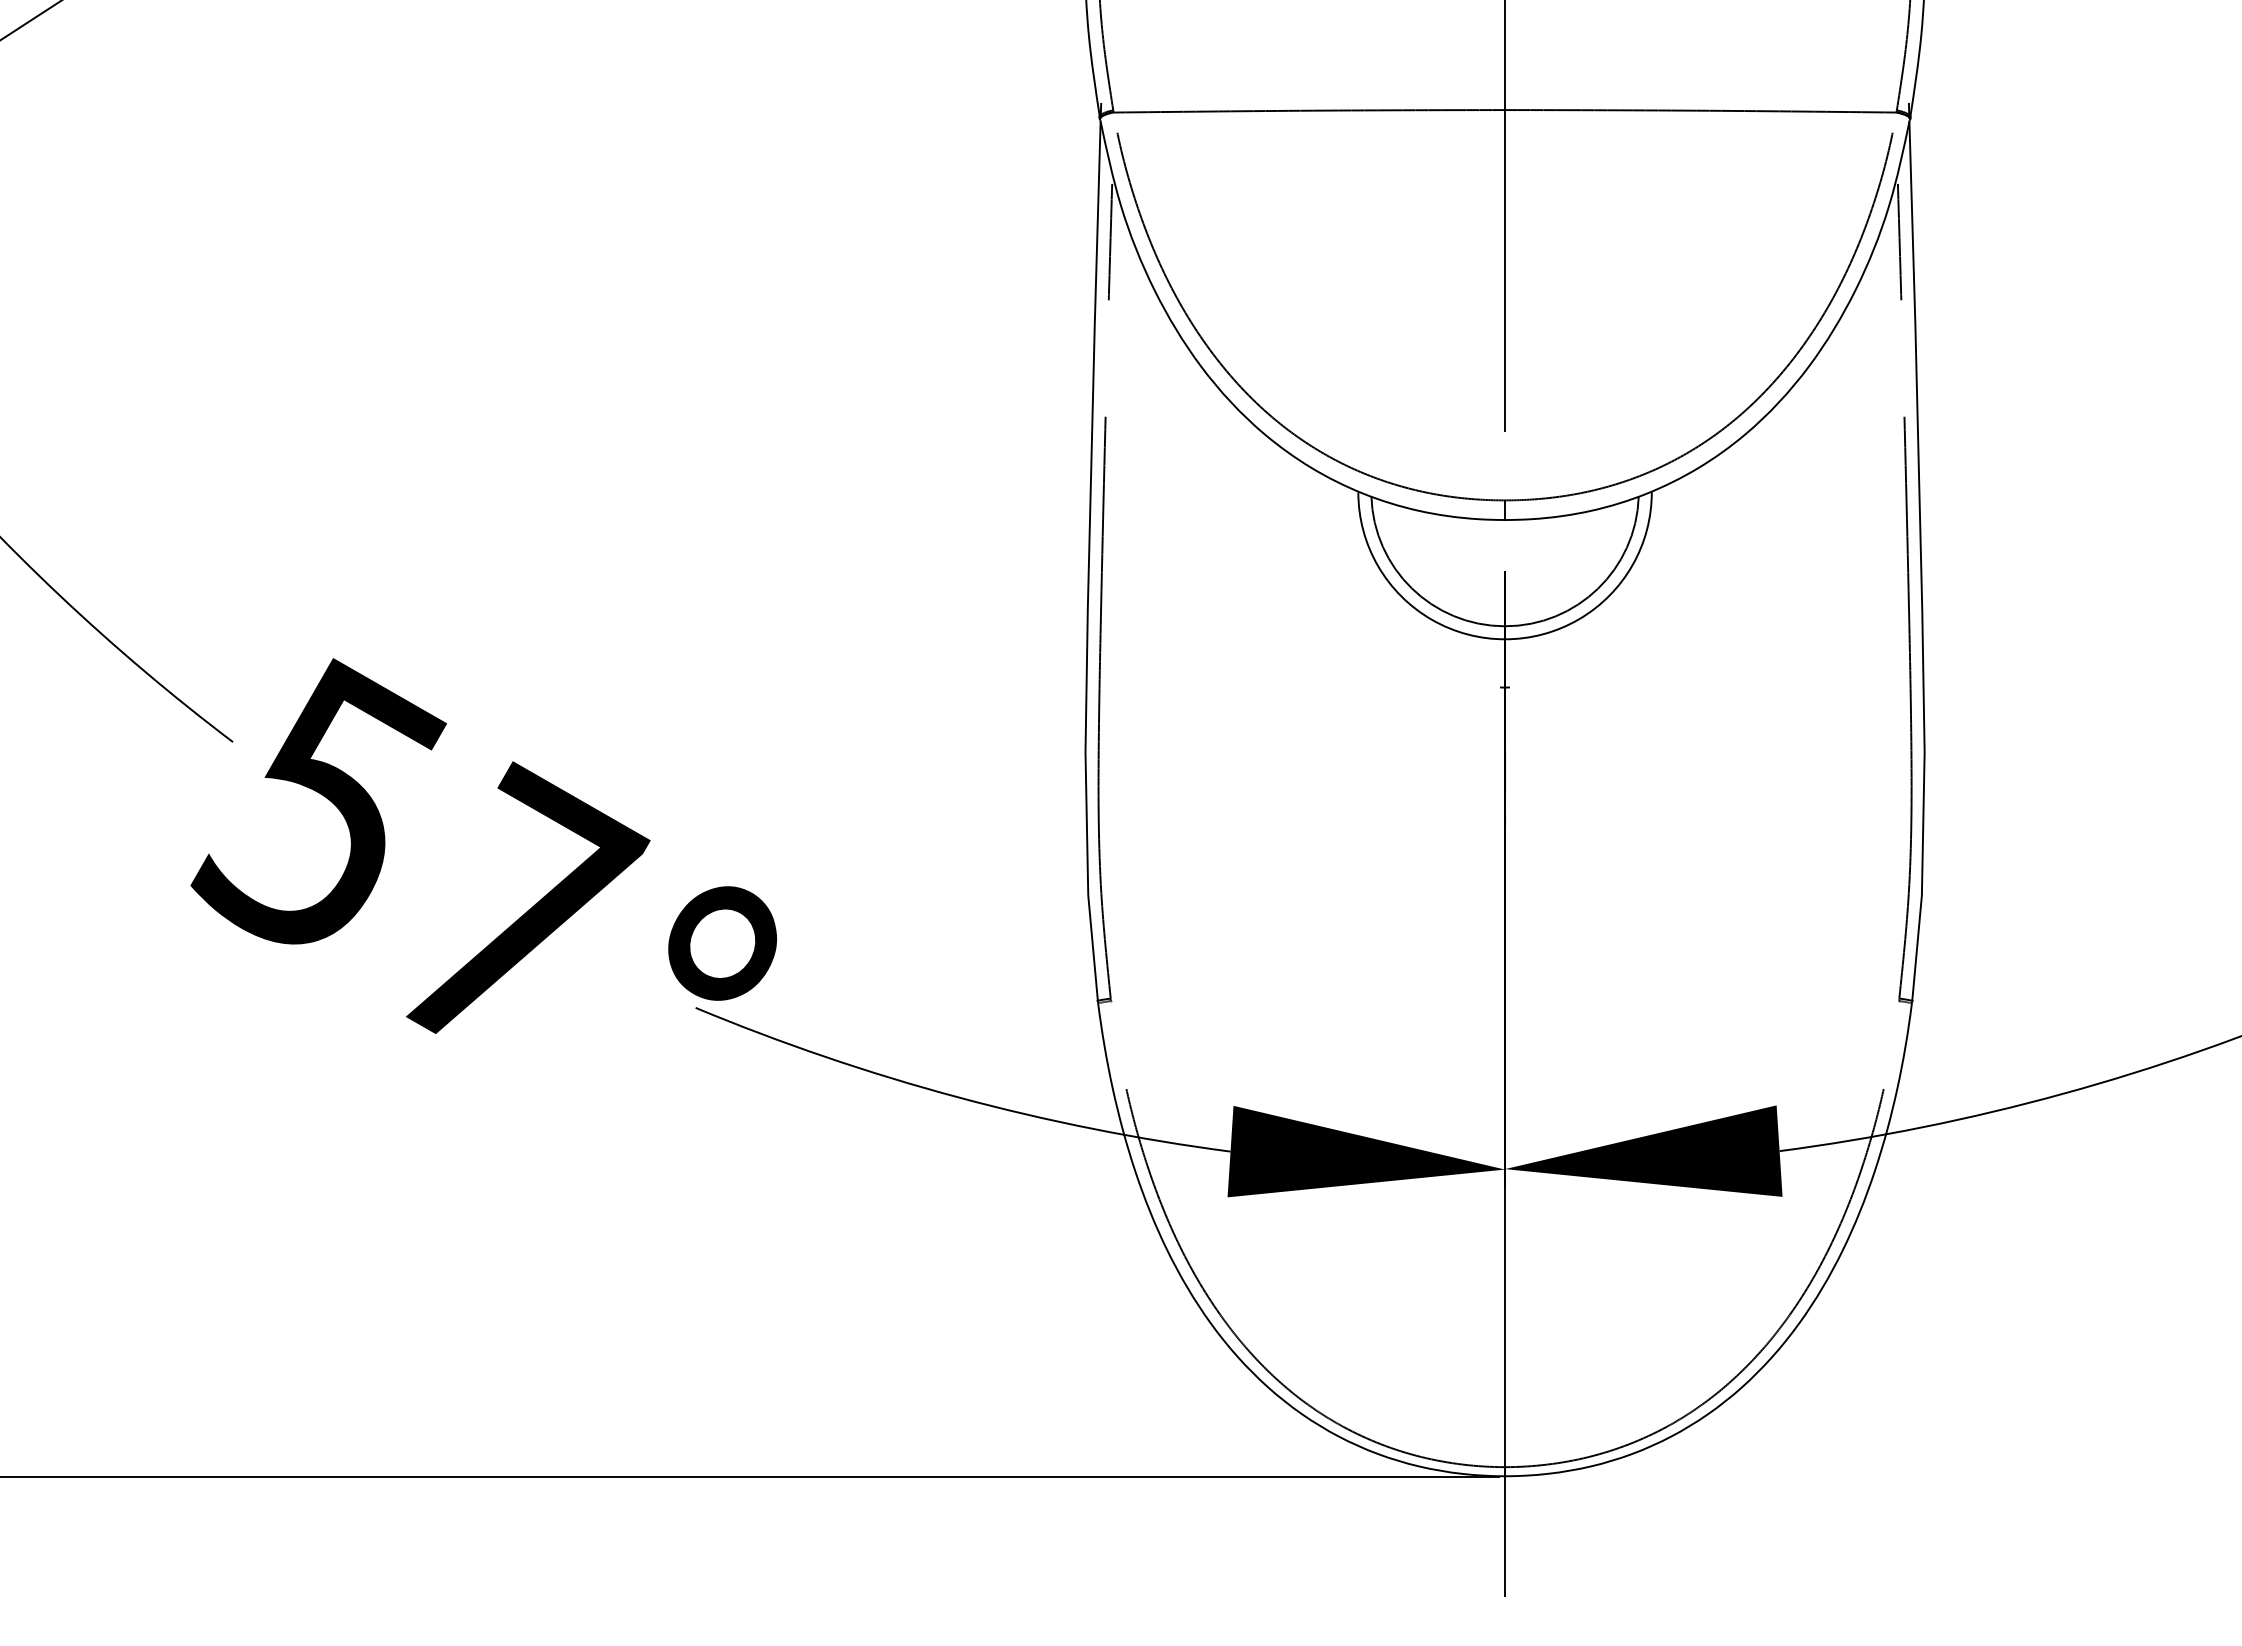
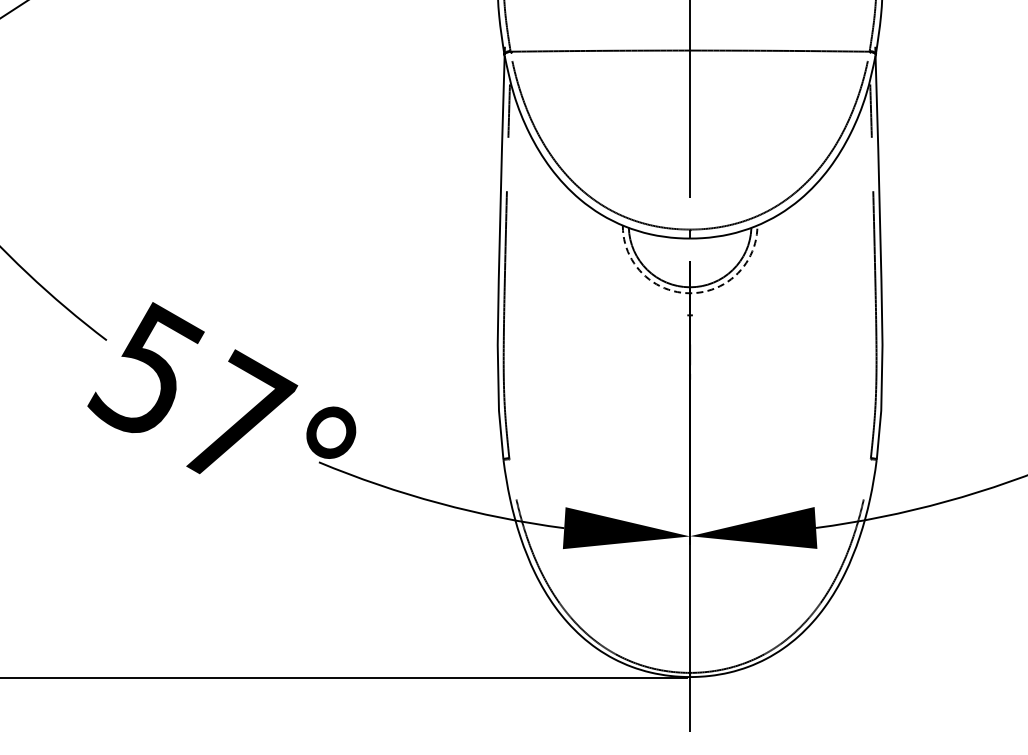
arc: (1505, 639) -> (690, 293), solid -> dashed

